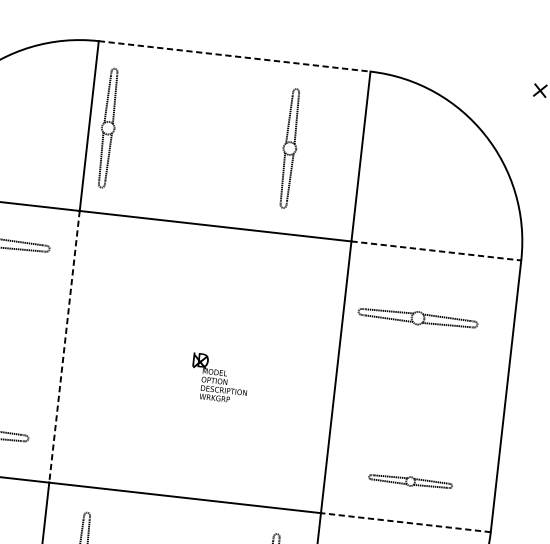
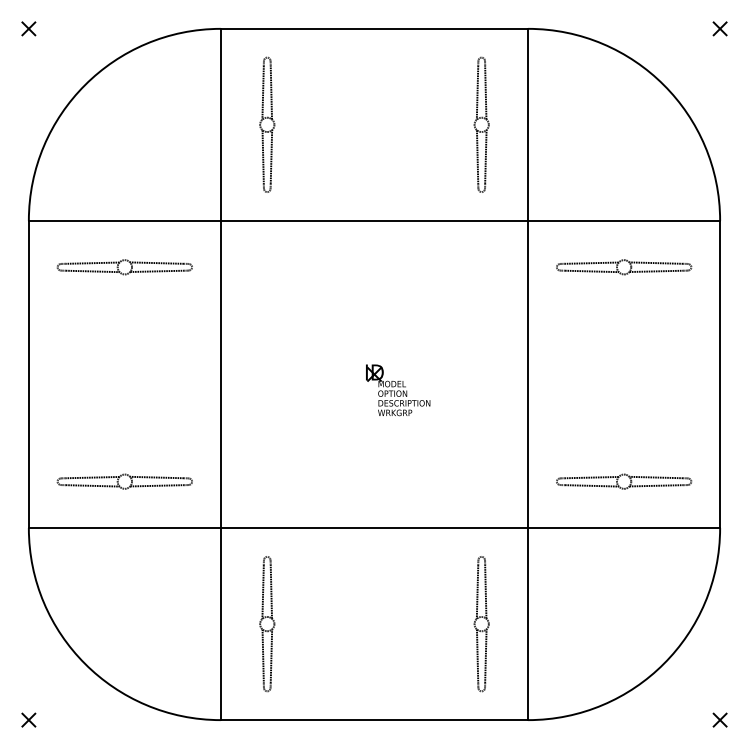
line: (234, 56) -> (374, 28), dashed -> solid
part: (108, 127) -> (267, 124), moved
part: (289, 148) -> (481, 124), moved
line: (436, 250) -> (624, 220), dashed -> solid
part: (418, 318) -> (624, 267), moved
line: (64, 346) -> (220, 374), dashed -> solid
part: (410, 481) -> (624, 481), size x1.43
line: (405, 522) -> (623, 528), dashed -> solid

